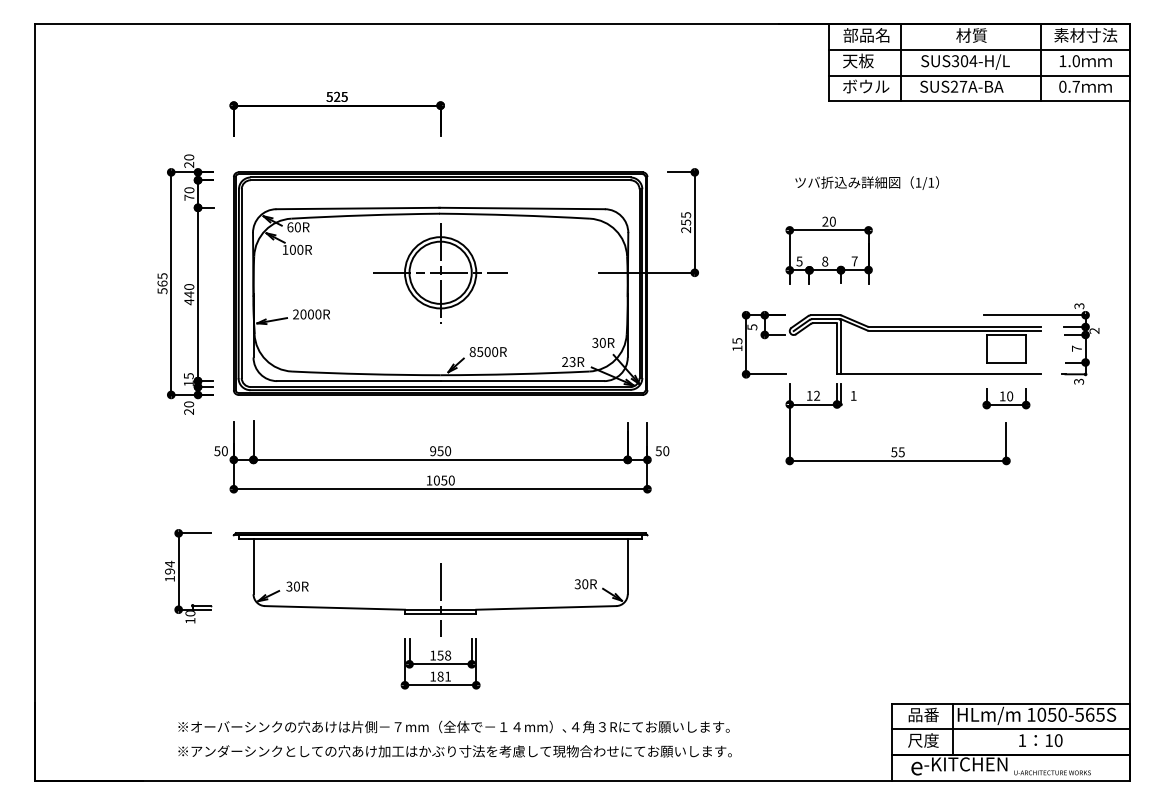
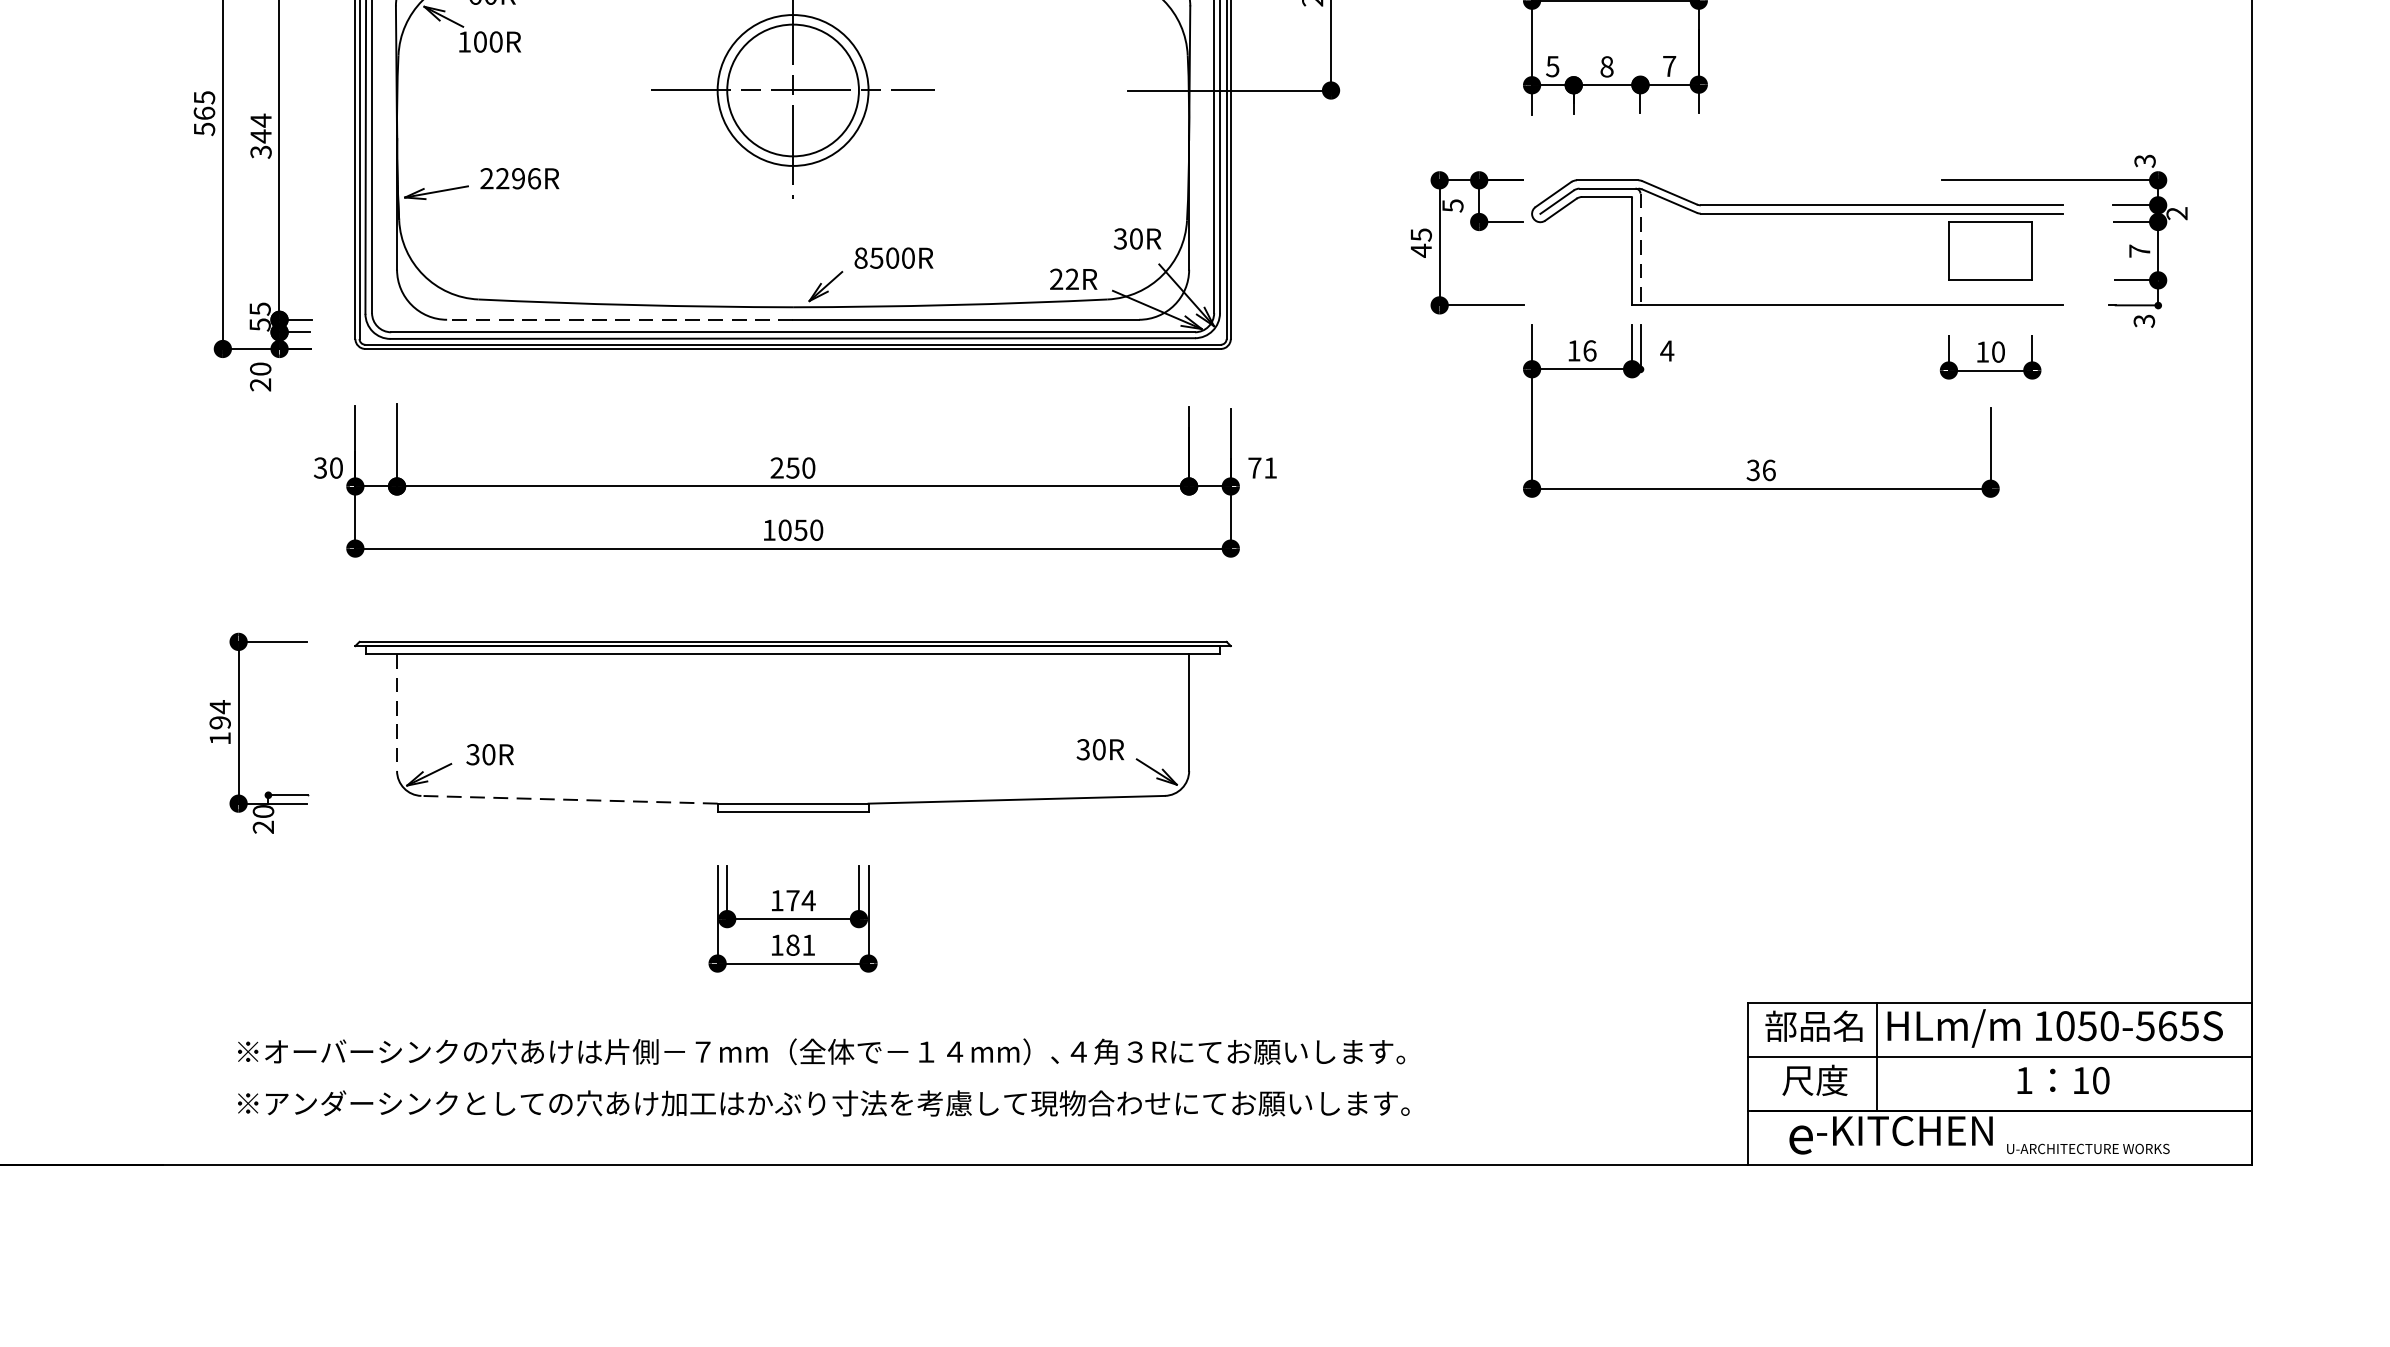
text: (189, 294) -> (261, 136), 440 -> 344
text: (310, 314) -> (517, 178), 2000R -> 2296R
text: (737, 348) -> (1421, 250), 15 -> 45
line: (841, 348) -> (1641, 250), solid -> dashed
text: (572, 362) -> (1072, 280), 23R -> 22R
line: (358, 381) -> (619, 320), solid -> dashed
text: (188, 383) -> (259, 324), 15 -> 55
text: (817, 395) -> (1590, 350), 12 -> 16
text: (853, 395) -> (1666, 350), 1 -> 4
text: (217, 450) -> (320, 466), 50 -> 30
text: (433, 451) -> (777, 468), 950 -> 250
text: (662, 451) -> (1262, 468), 50 -> 71
text: (897, 452) -> (1760, 470), 55 -> 36
line: (253, 566) -> (396, 712), solid -> dashed
line: (440, 599) -> (792, 781), removed
line: (334, 607) -> (568, 798), solid -> dashed
text: (190, 620) -> (263, 826), 10 -> 20
text: (444, 655) -> (801, 900), 158 -> 174
text: (922, 714) -> (1812, 1025), 品番 -> 部品名

